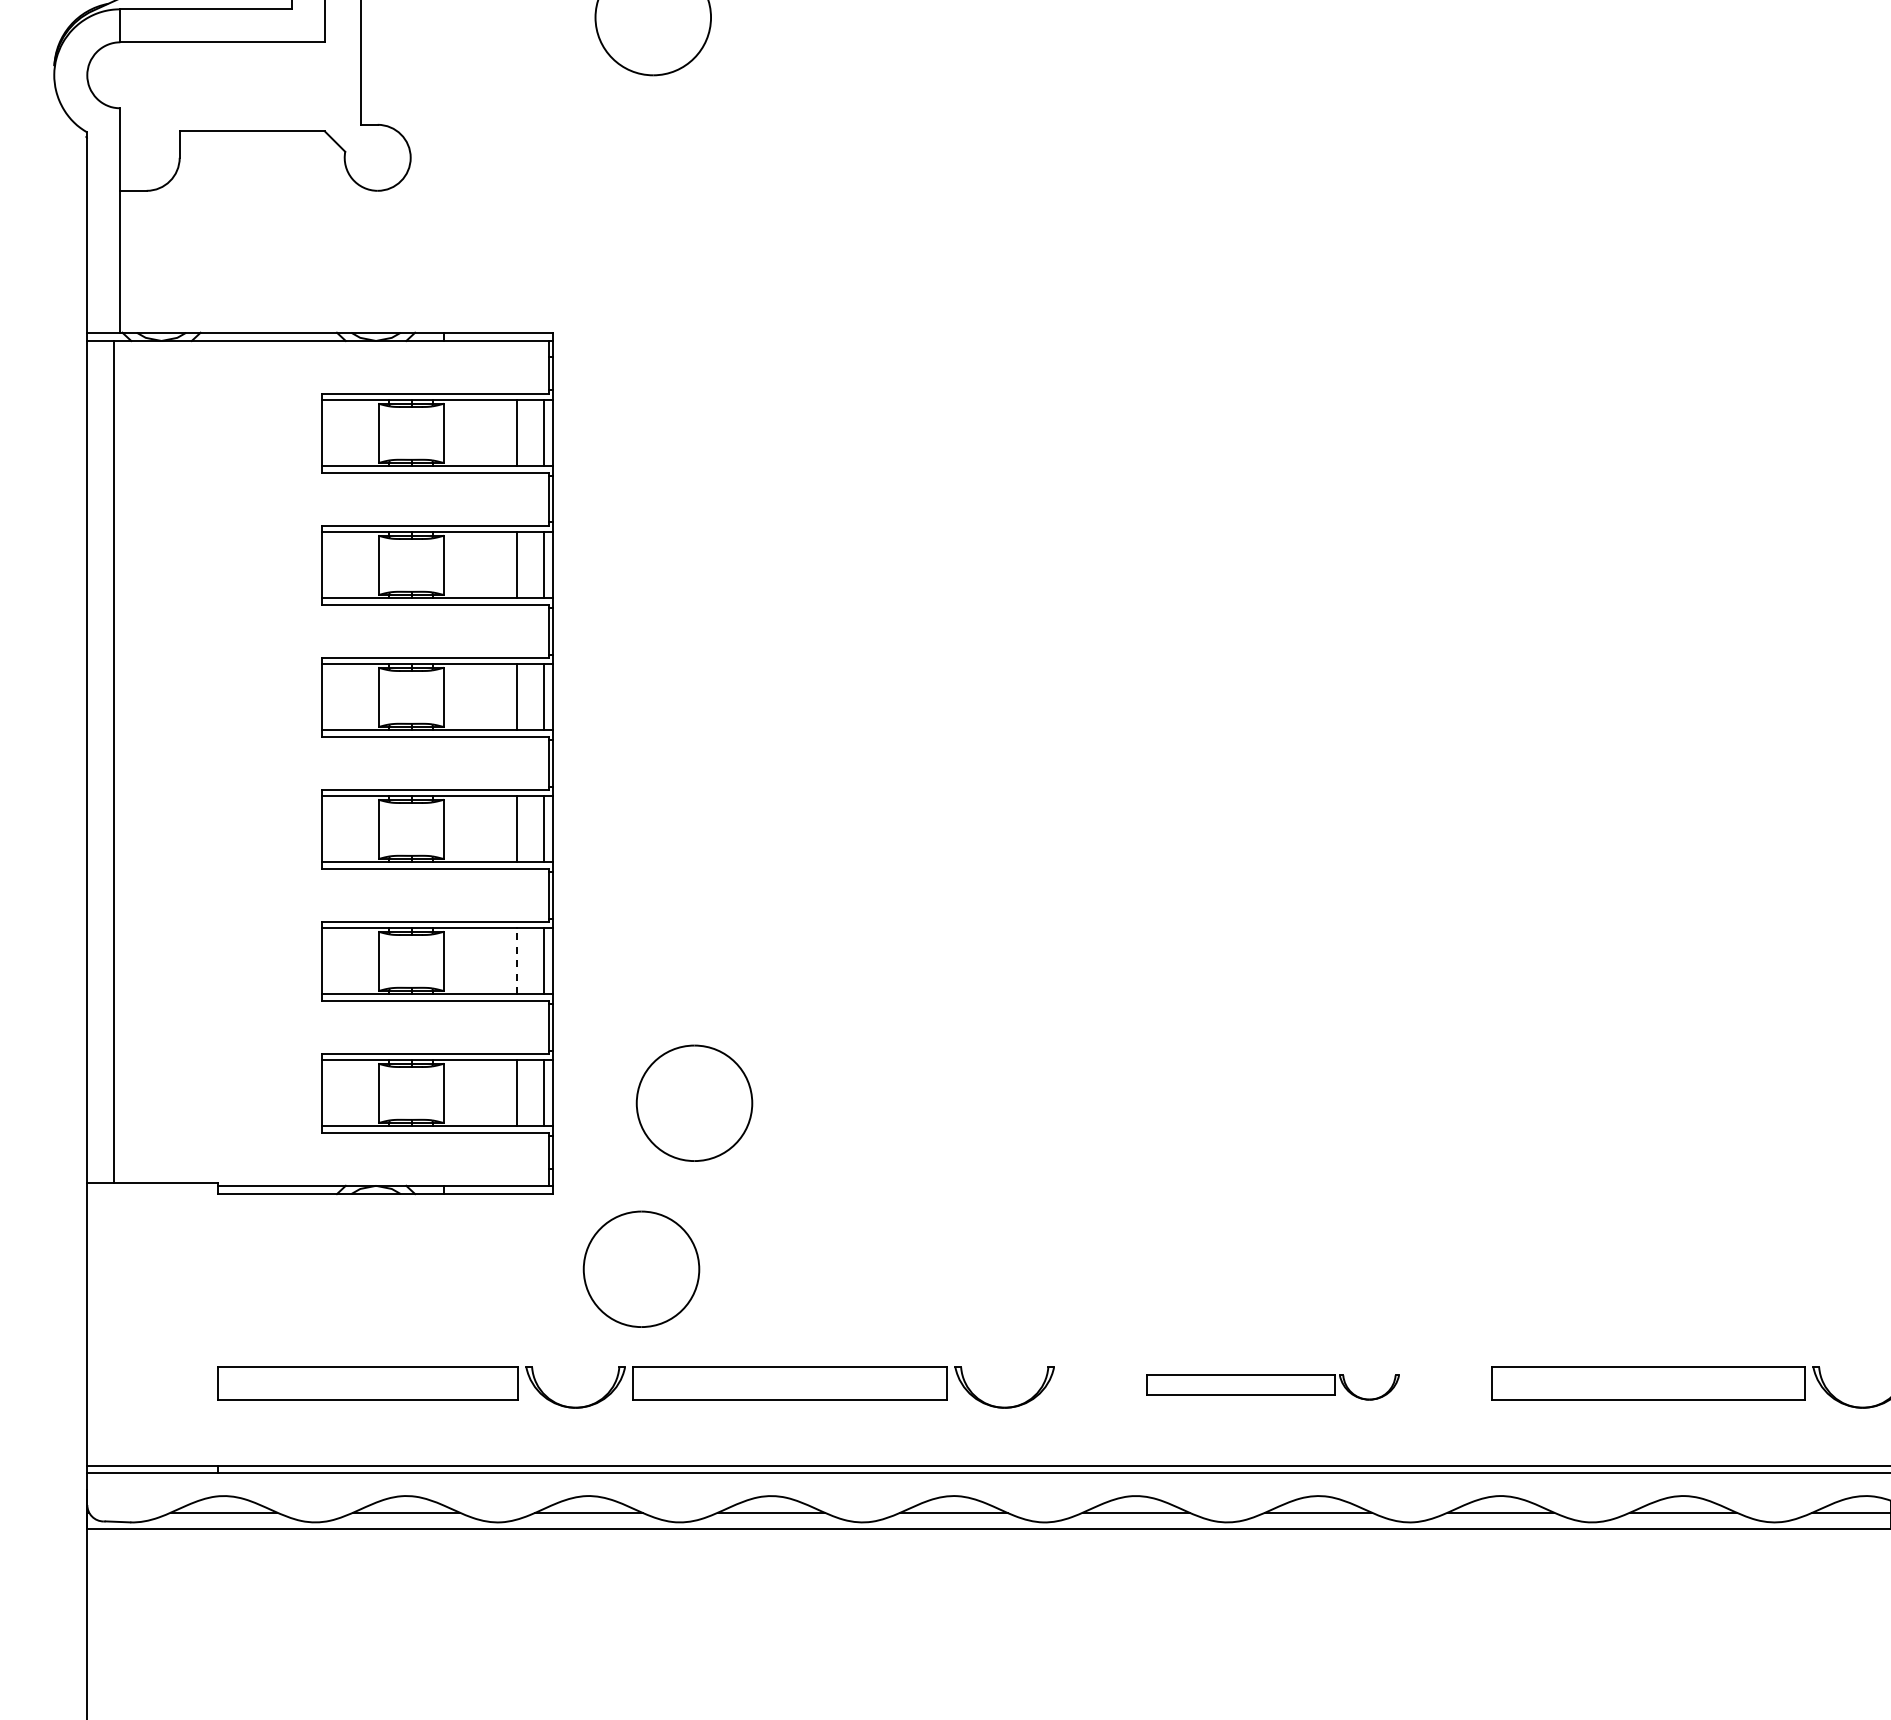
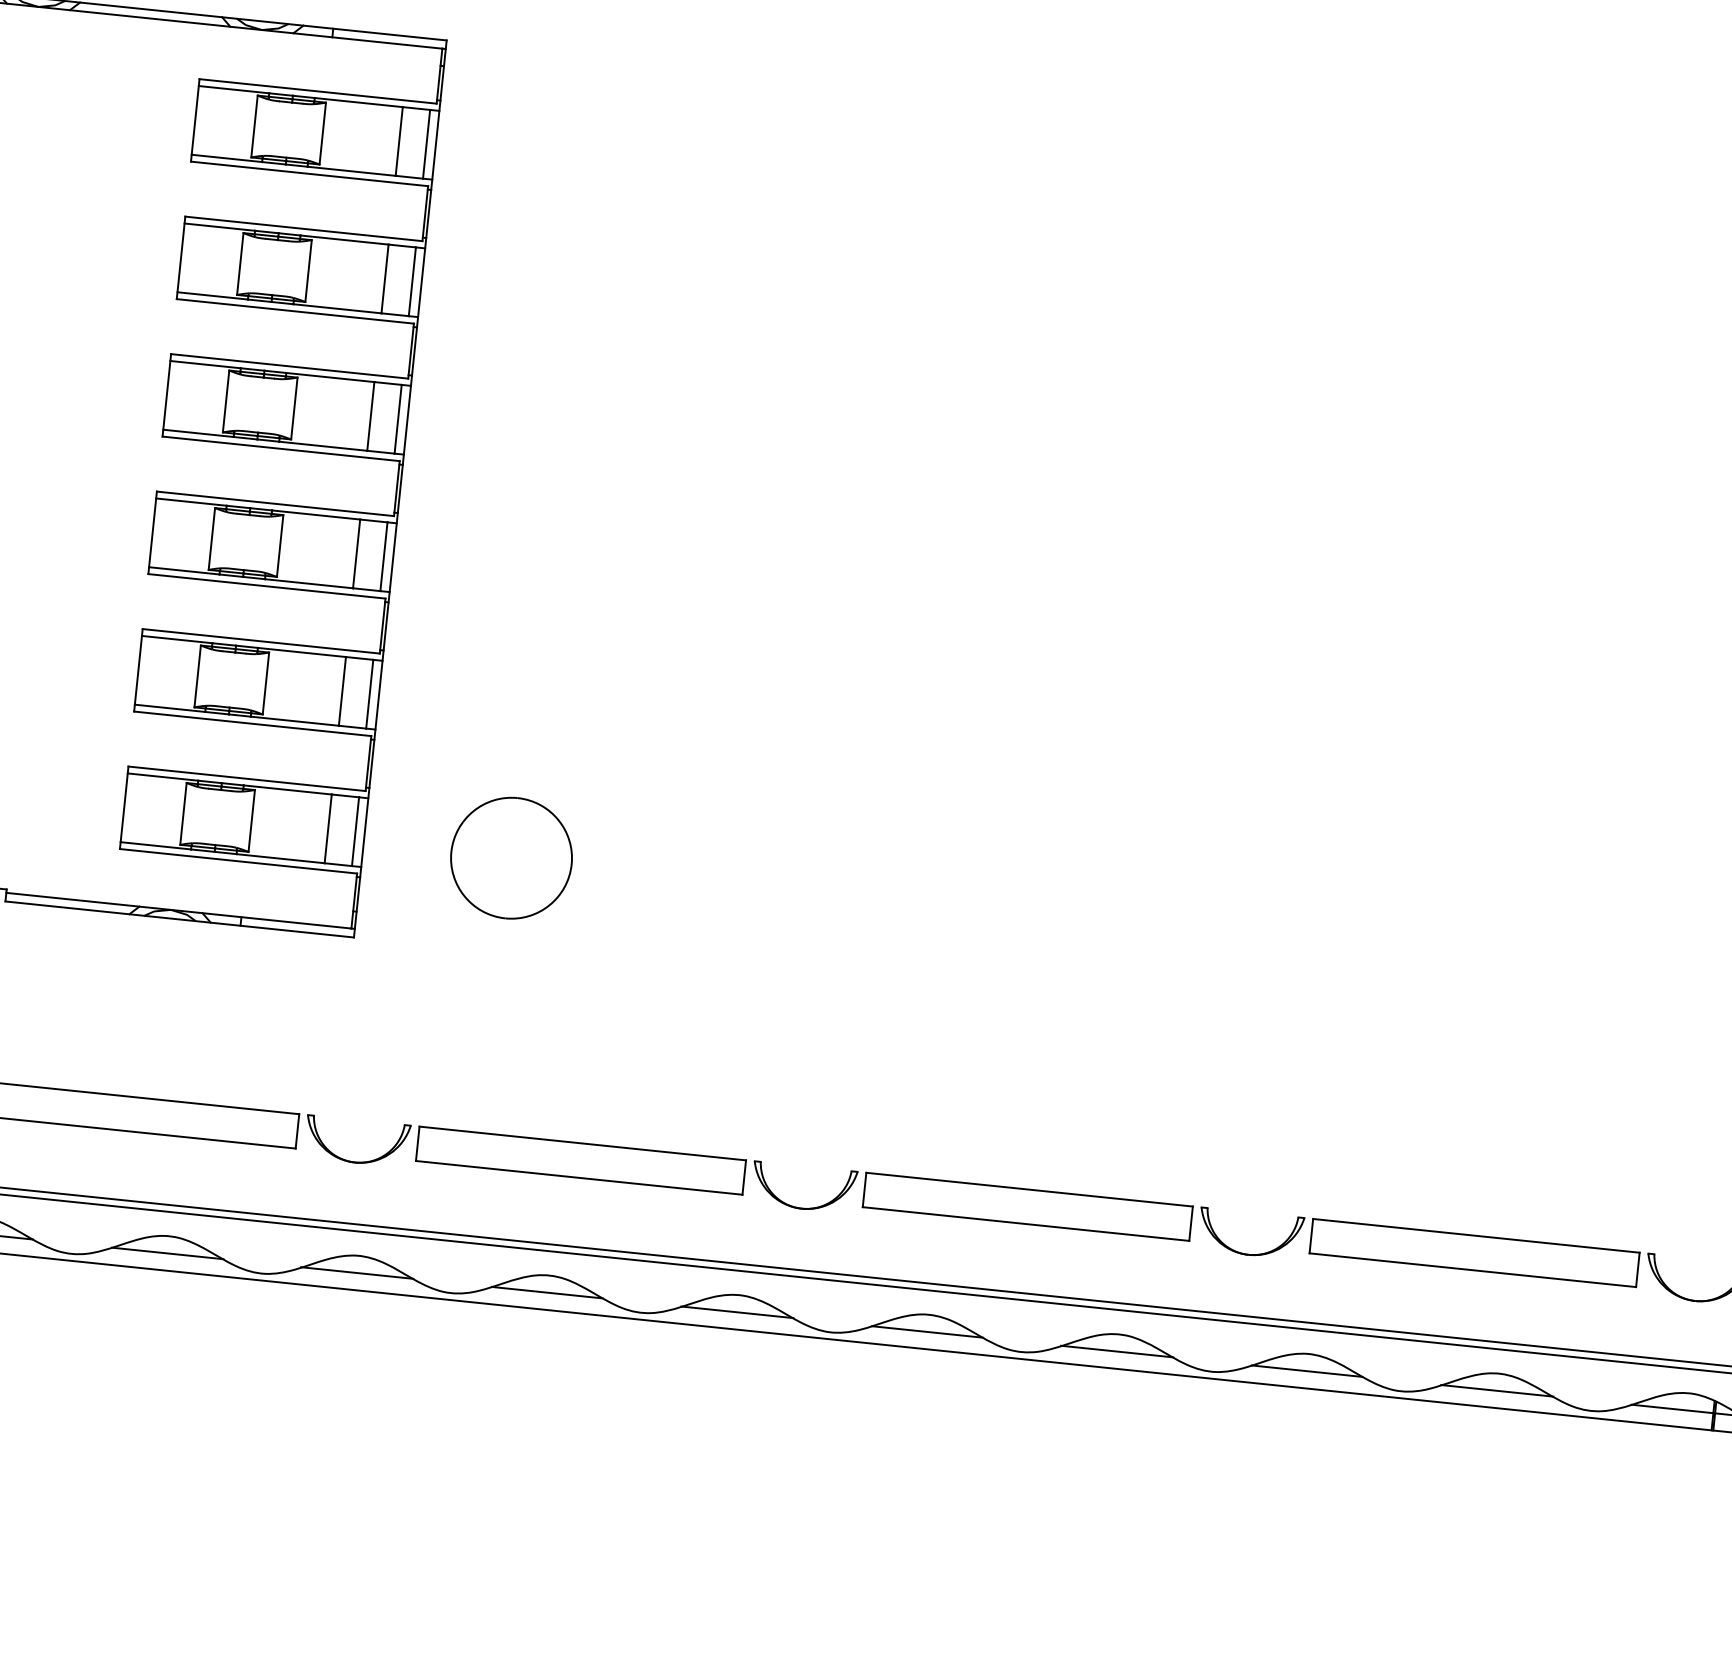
line: (517, 960) -> (342, 690), dashed -> solid
part: (641, 1268) -> (438, 1024), removed
part: (1272, 1387) -> (1082, 1216), size x1.67

